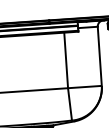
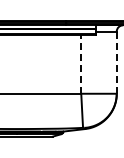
line: (99, 57) -> (116, 63), solid -> dashed
line: (66, 60) -> (81, 64), solid -> dashed

